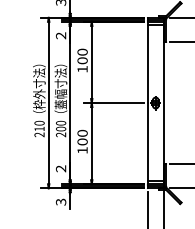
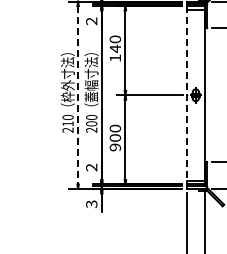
text: (82, 60) -> (115, 48), 100 -> 140
line: (49, 103) -> (78, 95), solid -> dashed
line: (147, 103) -> (186, 95), solid -> dashed
text: (82, 150) -> (115, 147), 100 -> 900

